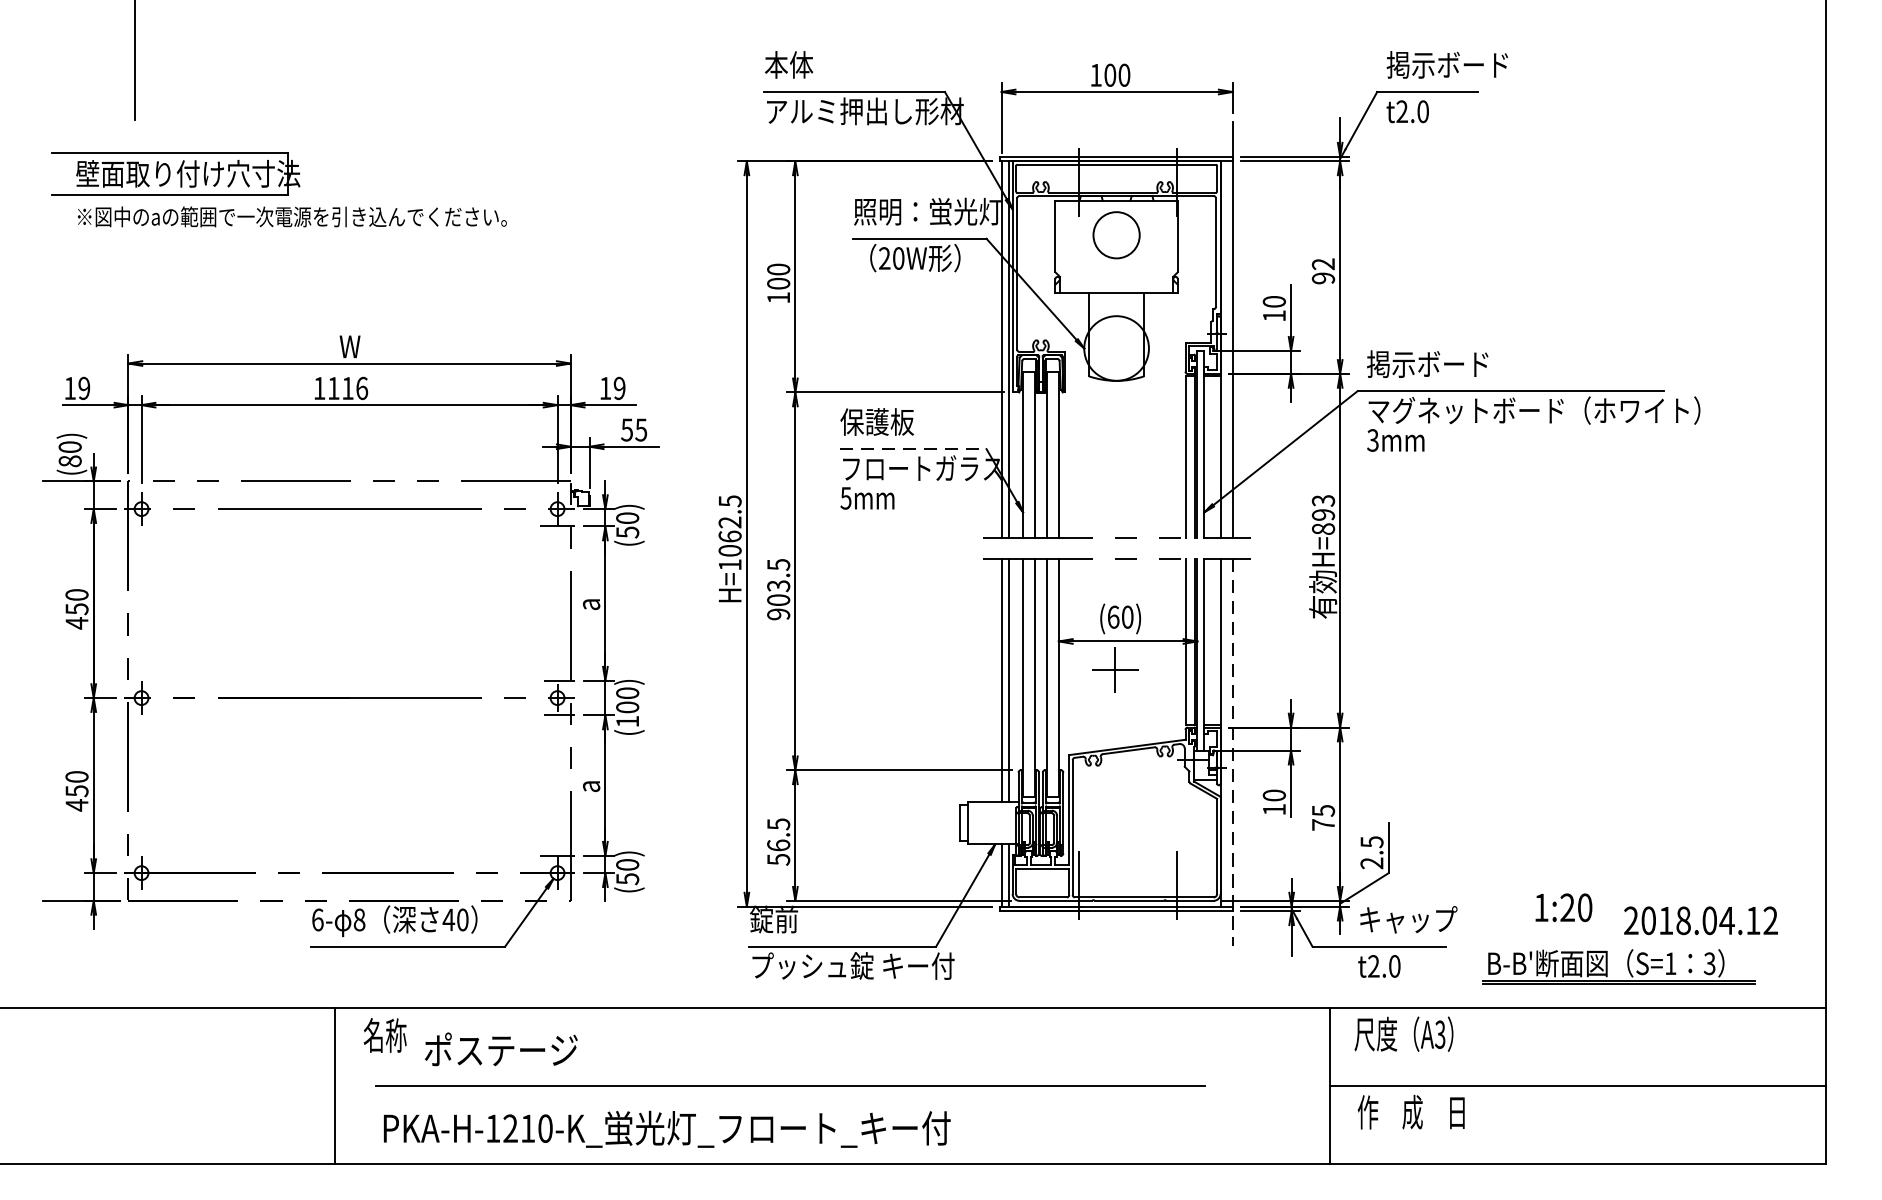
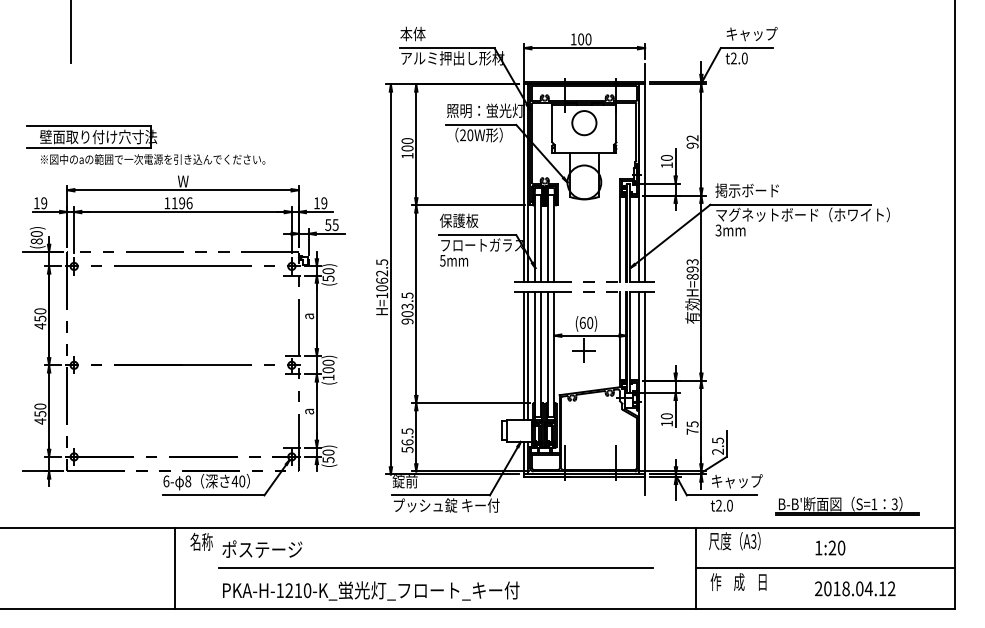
text: (1445, 63) -> (756, 33), 掲示ボード -> キャップ
part: (277, 188) -> (145, 144), moved
text: (348, 388) -> (182, 203), 1116 -> 1196
line: (914, 449) -> (478, 235), dashed -> solid
line: (1233, 753) -> (645, 394), dashed -> solid
text: (1563, 906) -> (830, 547), moved
text: (1701, 920) -> (855, 588), moved
line: (790, 1084) -> (435, 567), moved
text: (667, 1128) -> (371, 590), moved

